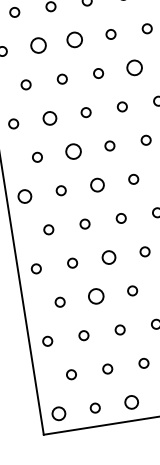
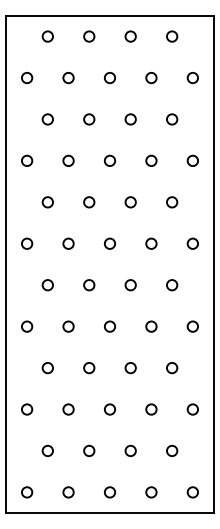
circle: (74, 40) -> (109, 78), size x0.62
circle: (38, 46) -> (68, 78), size x0.62
circle: (135, 67) -> (172, 119), size x0.62
circle: (49, 117) -> (68, 160), size x0.71
circle: (73, 151) -> (89, 202), size x0.62
circle: (97, 184) -> (109, 243), size x0.71
circle: (25, 196) -> (27, 243), size x0.71
circle: (108, 257) -> (109, 326), size x0.71
circle: (96, 296) -> (89, 368), size x0.62
circle: (131, 402) -> (109, 492), size x0.71
circle: (59, 413) -> (27, 492), size x0.71

